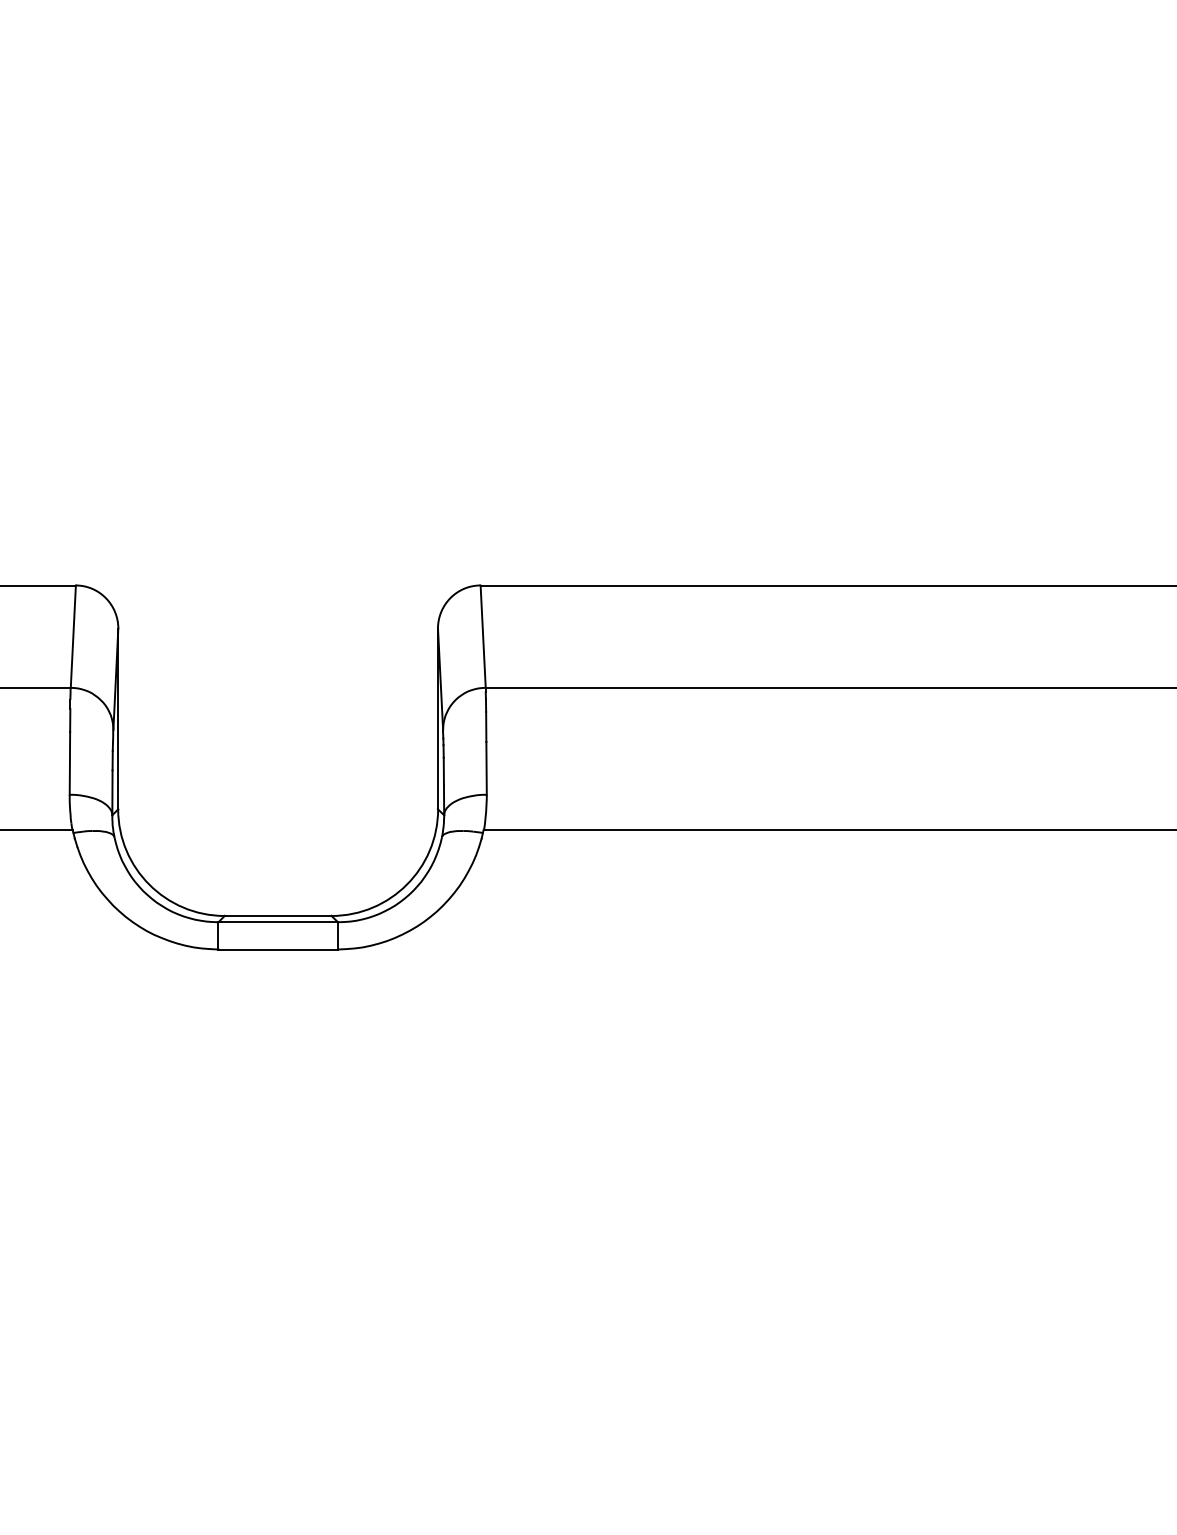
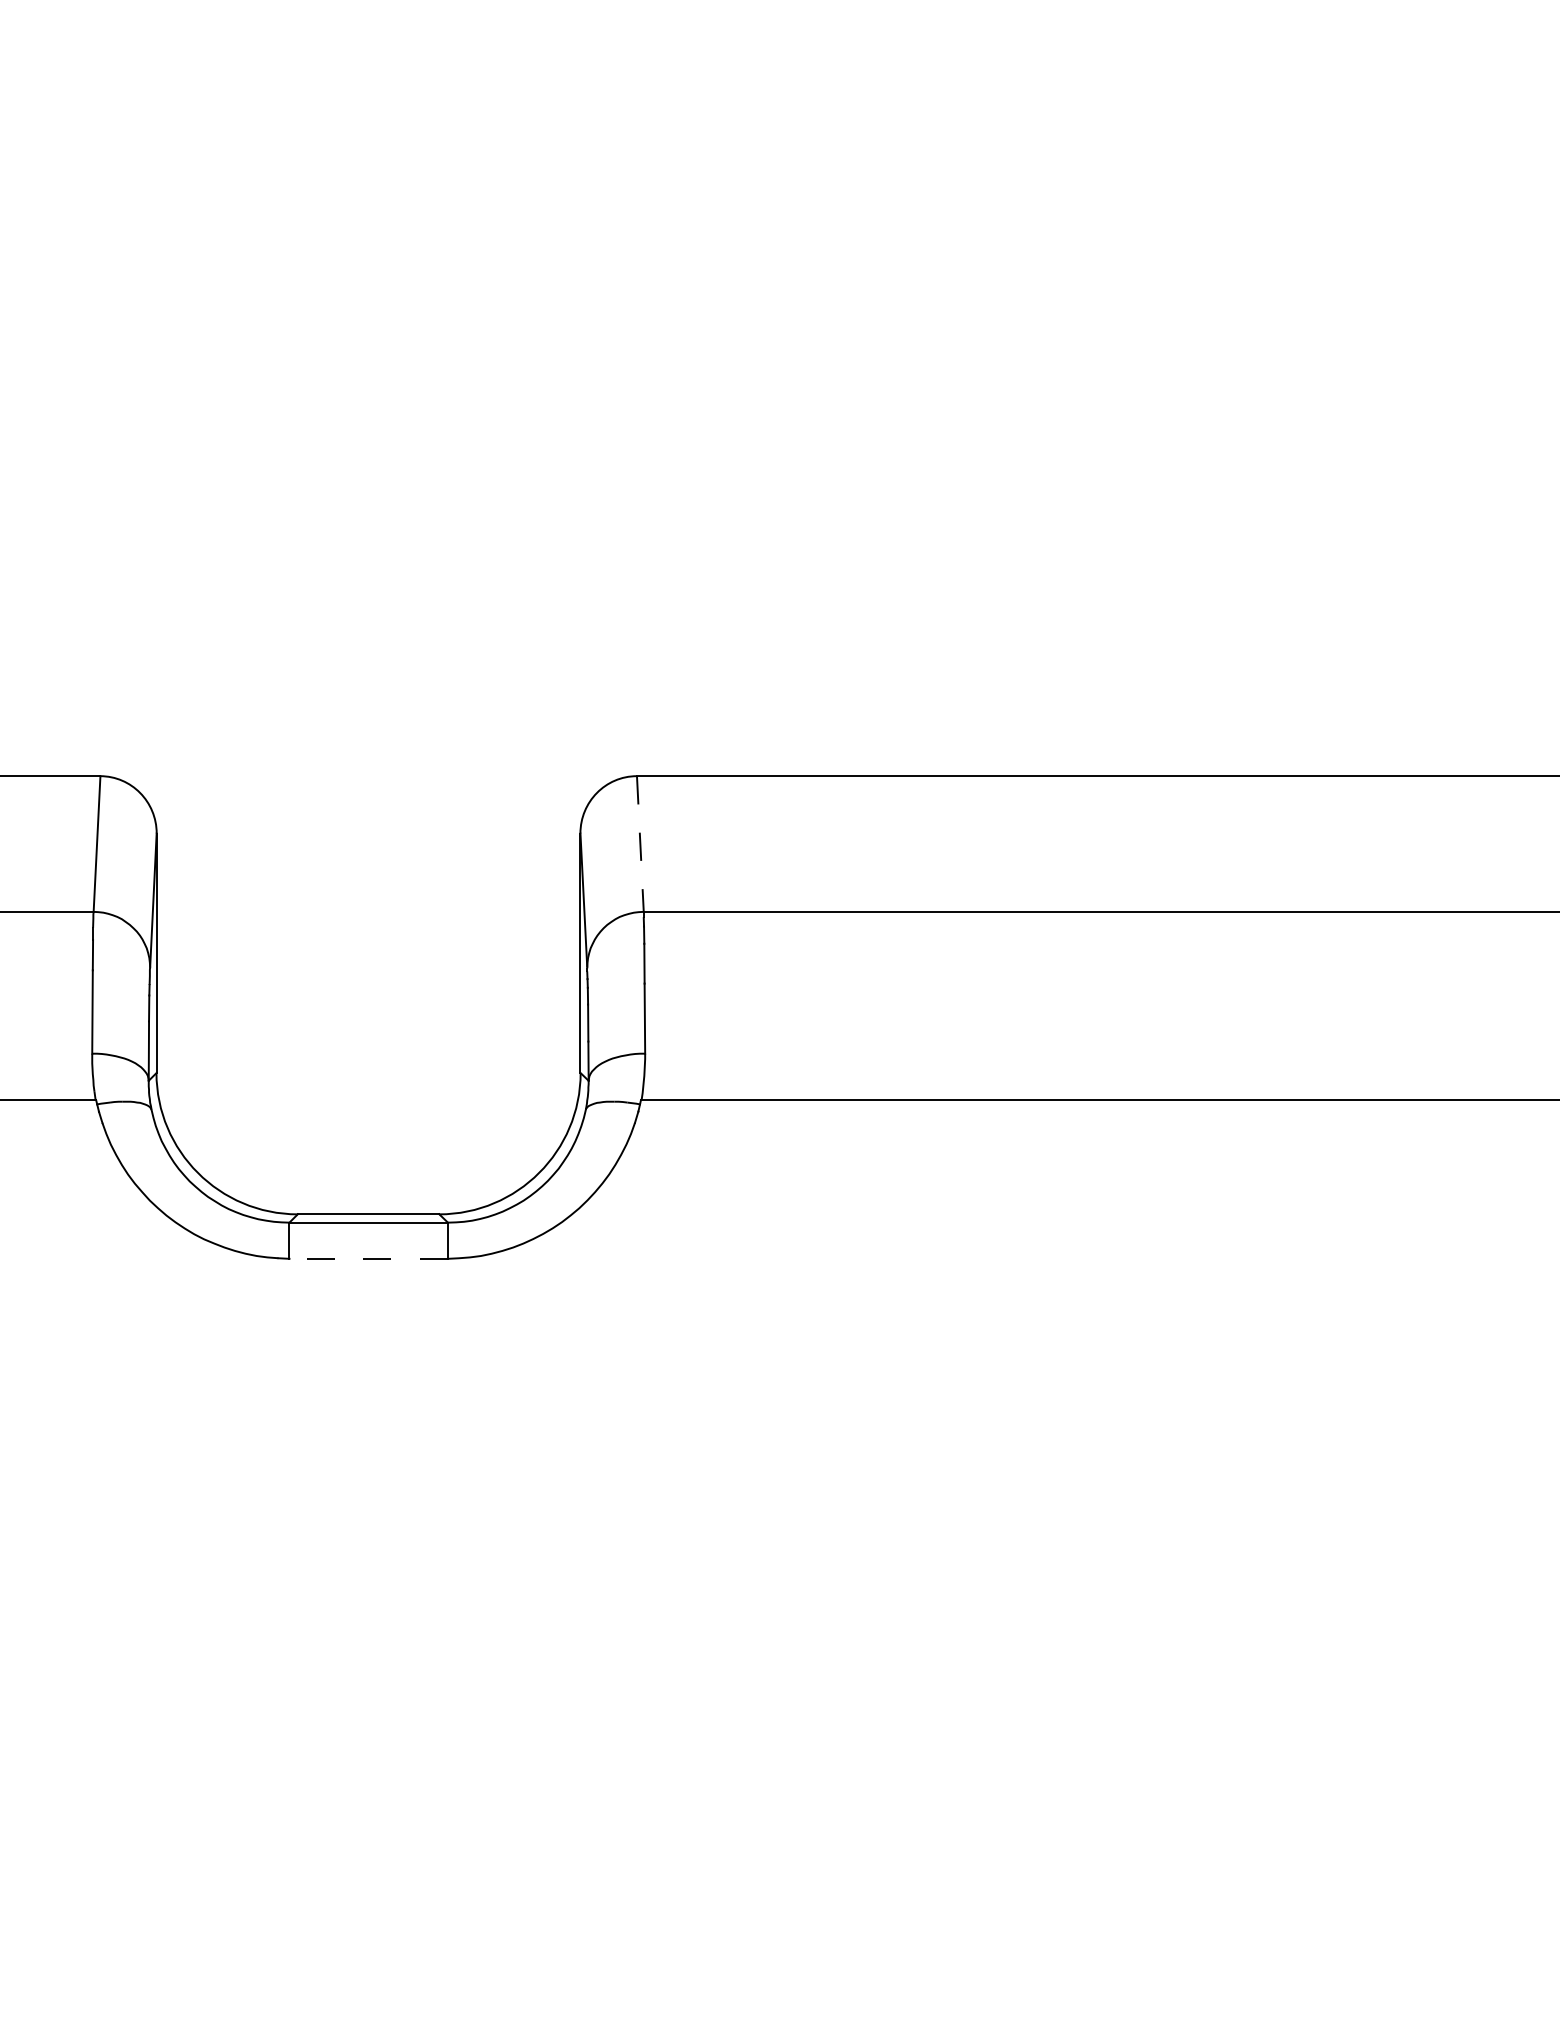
line: (483, 637) -> (640, 844), solid -> dashed
line: (278, 949) -> (368, 1258), solid -> dashed

